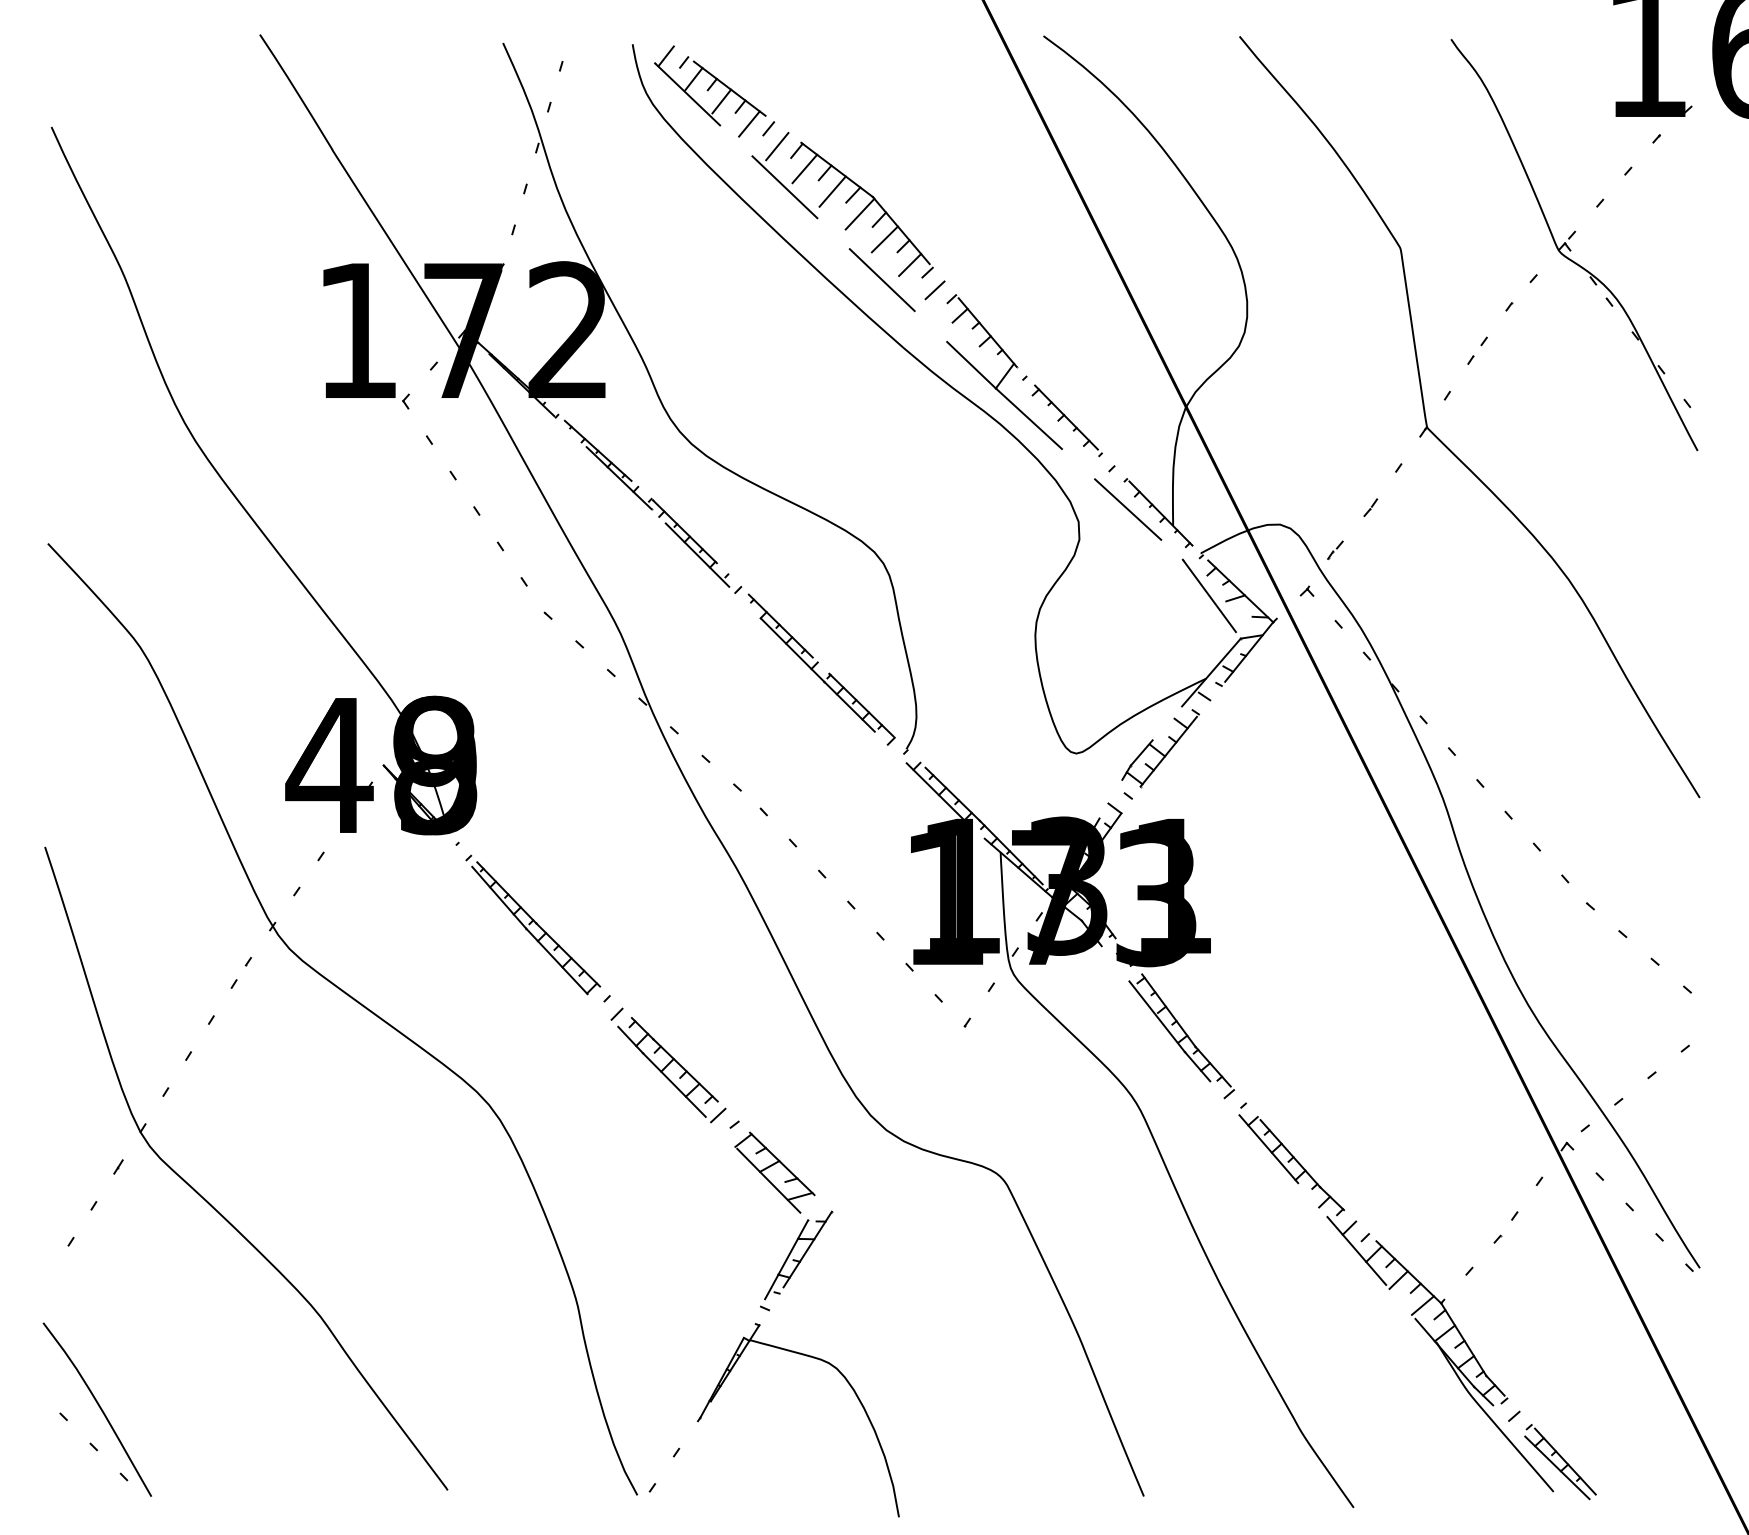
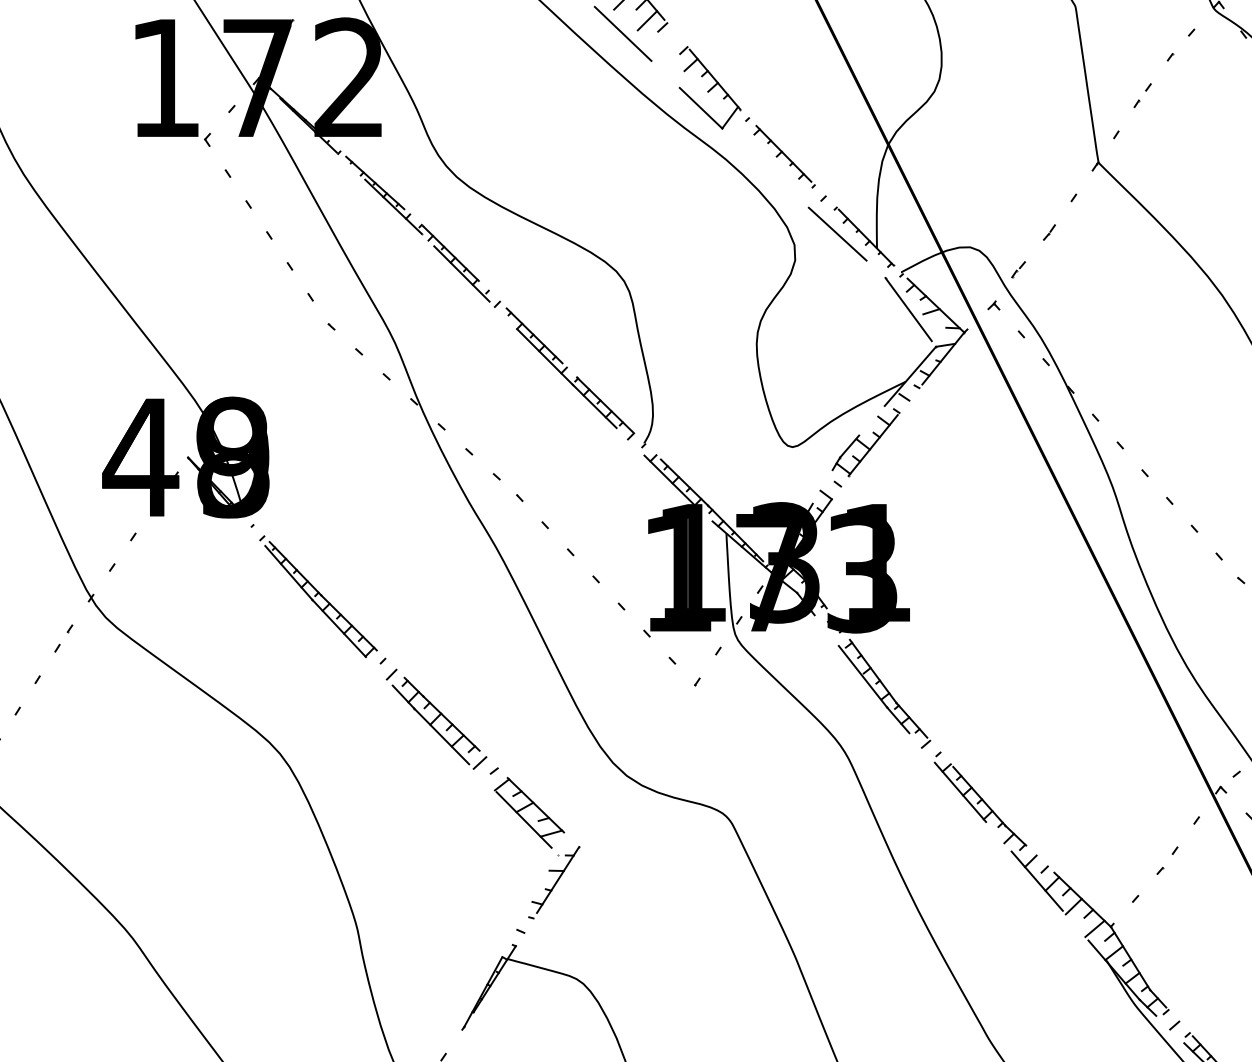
line: (934, 290) -> (668, 43), removed
line: (1028, 418) -> (750, 154), removed
line: (786, 1259) -> (539, 888), removed

